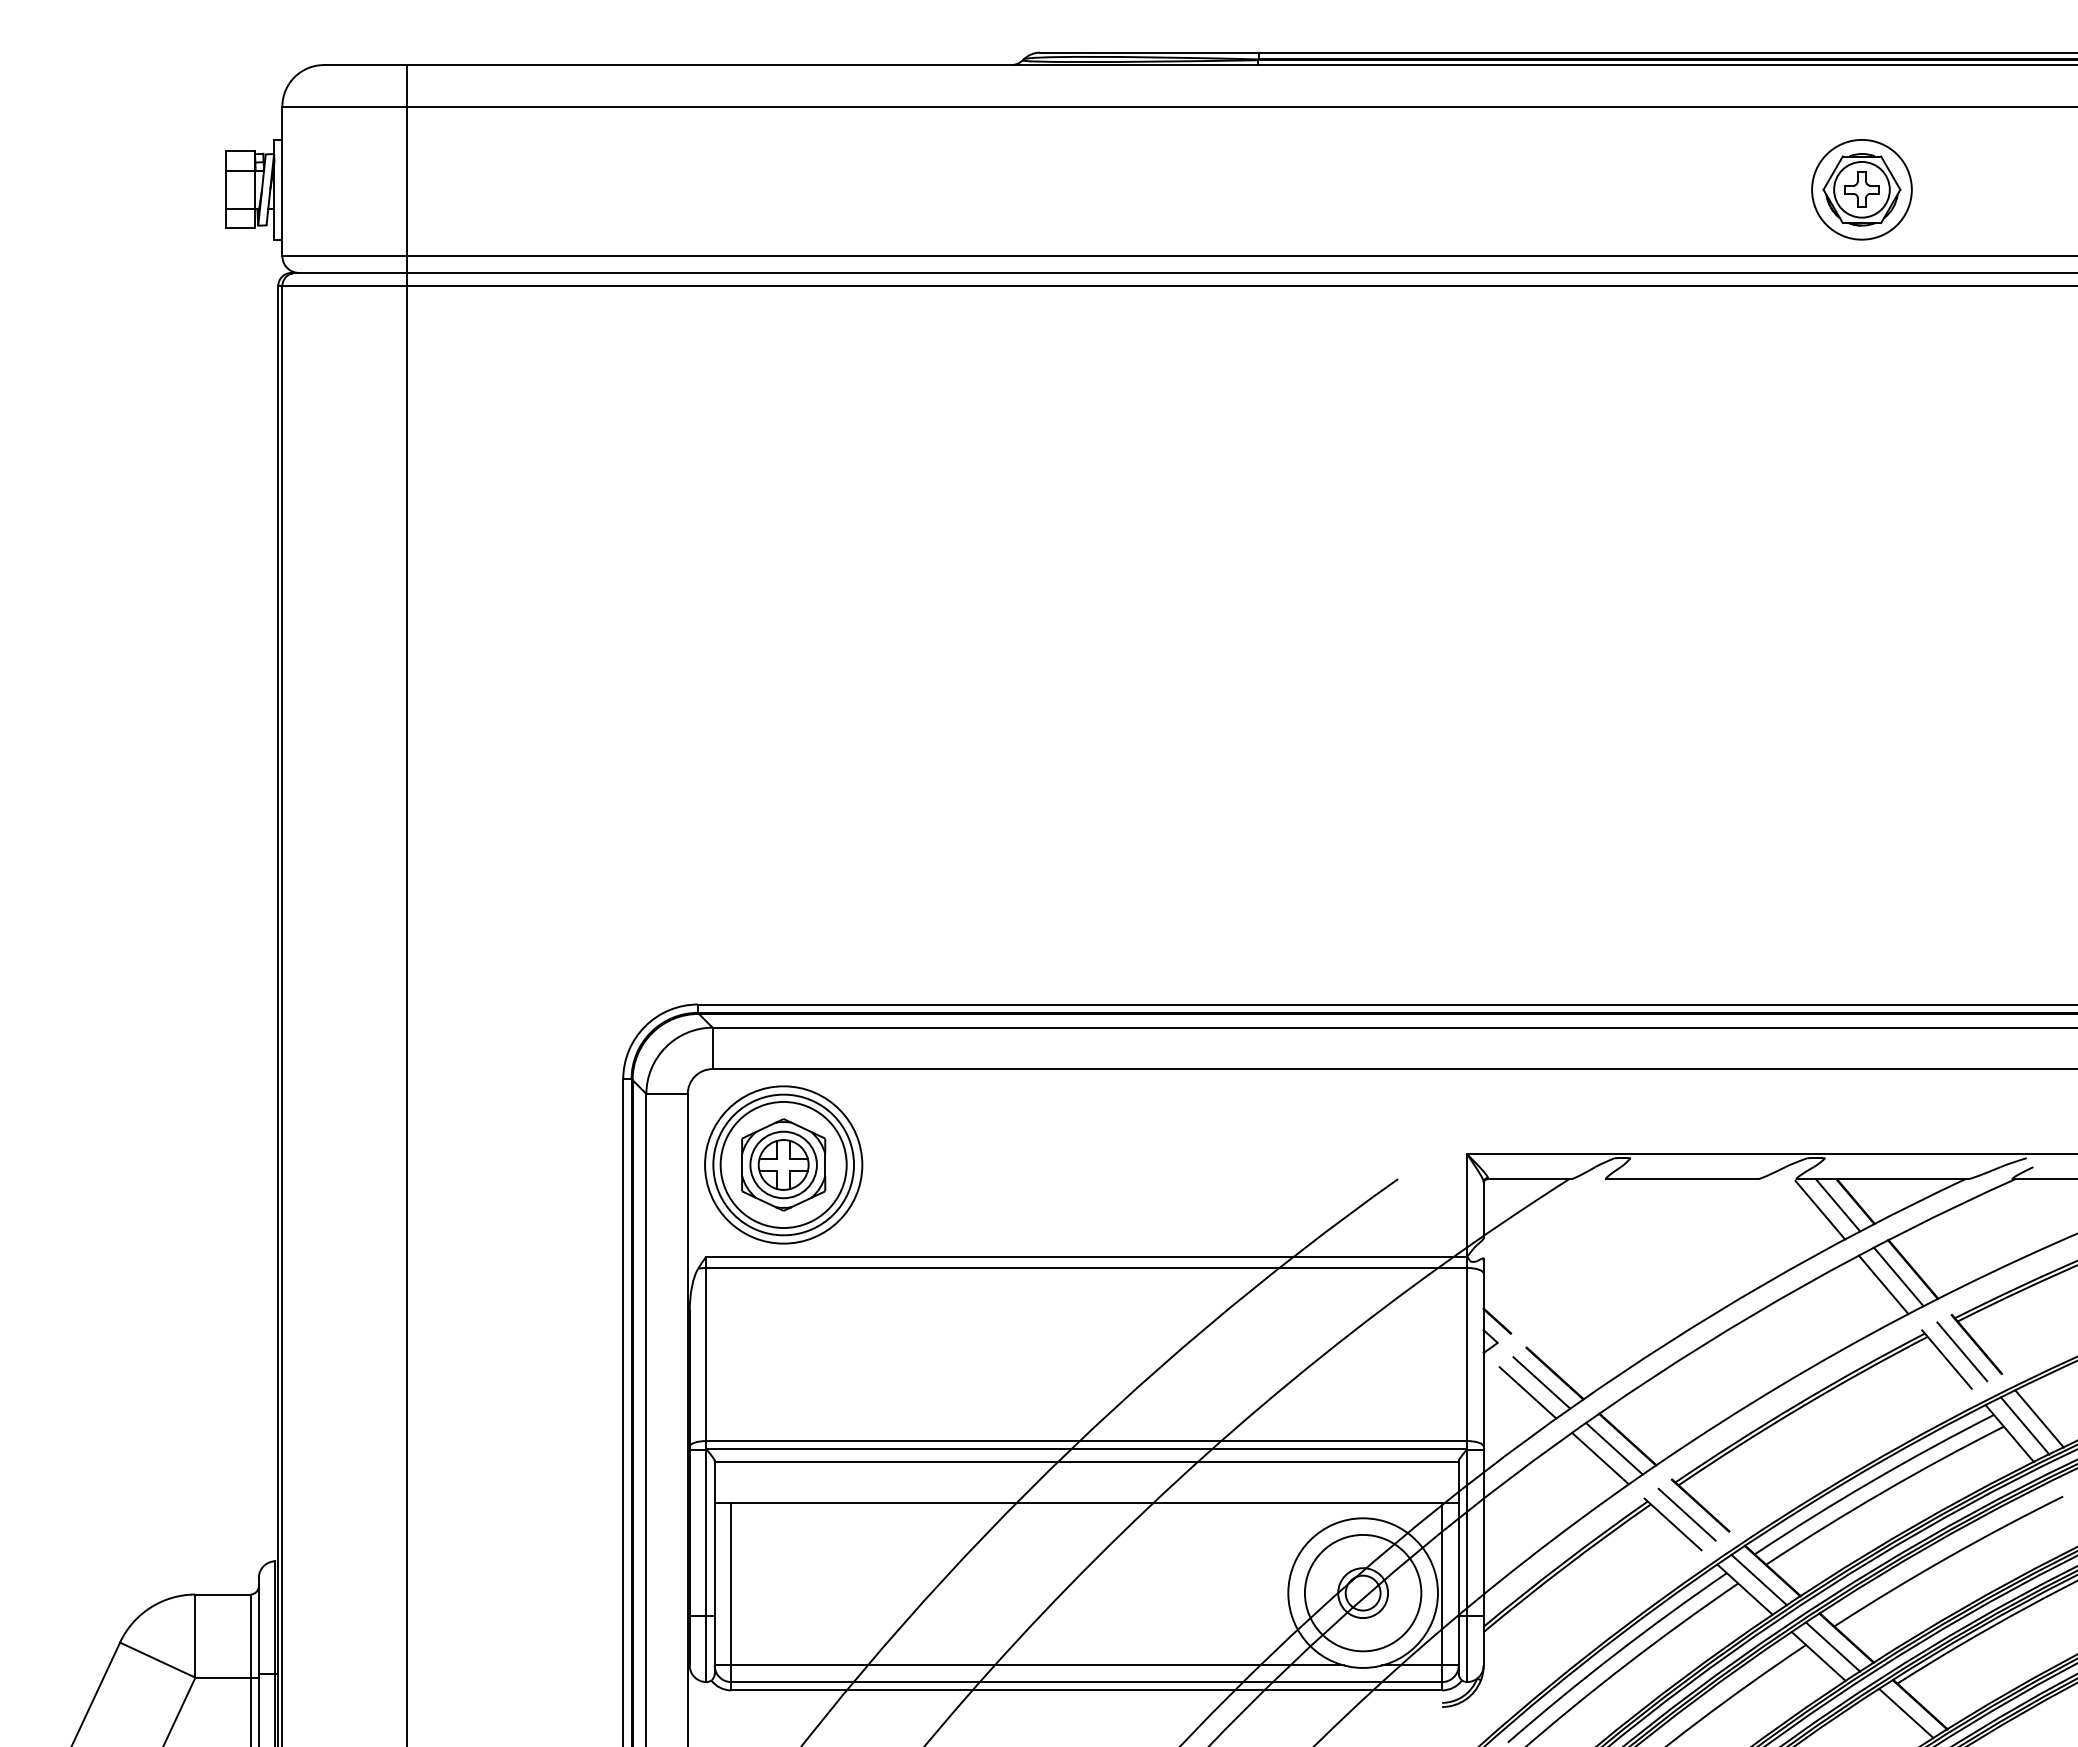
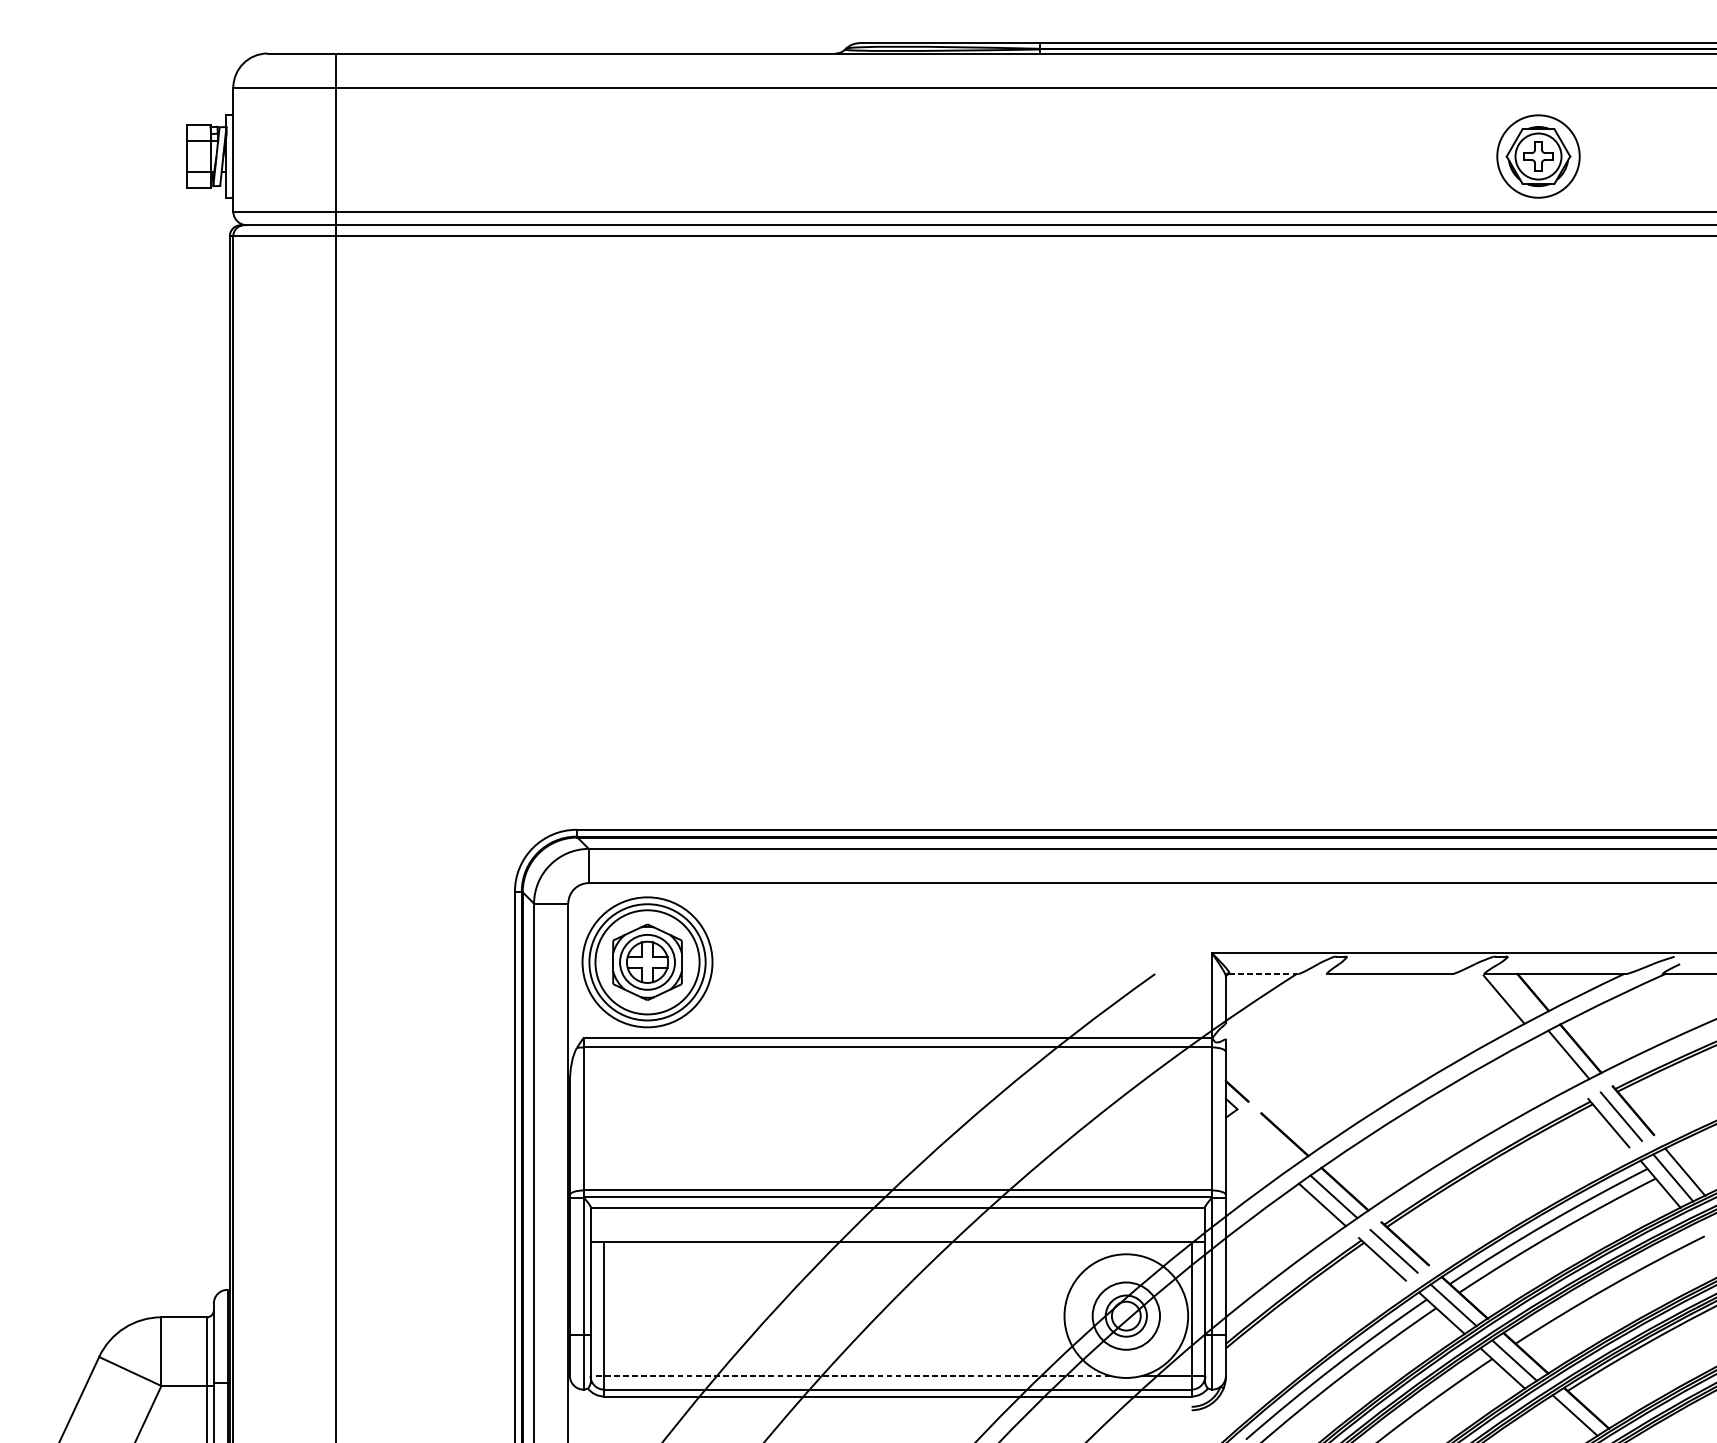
line: (1529, 1179) -> (1263, 974), solid -> dashed
line: (1837, 1205) -> (1518, 995), removed
line: (1883, 1284) -> (1556, 1061), removed
line: (1541, 1382) -> (1273, 1142), removed
line: (1527, 1392) -> (1262, 1150), removed
circle: (1362, 1592) -> (1125, 1315), size x0.7
line: (1029, 1665) -> (850, 1375), solid -> dashed

